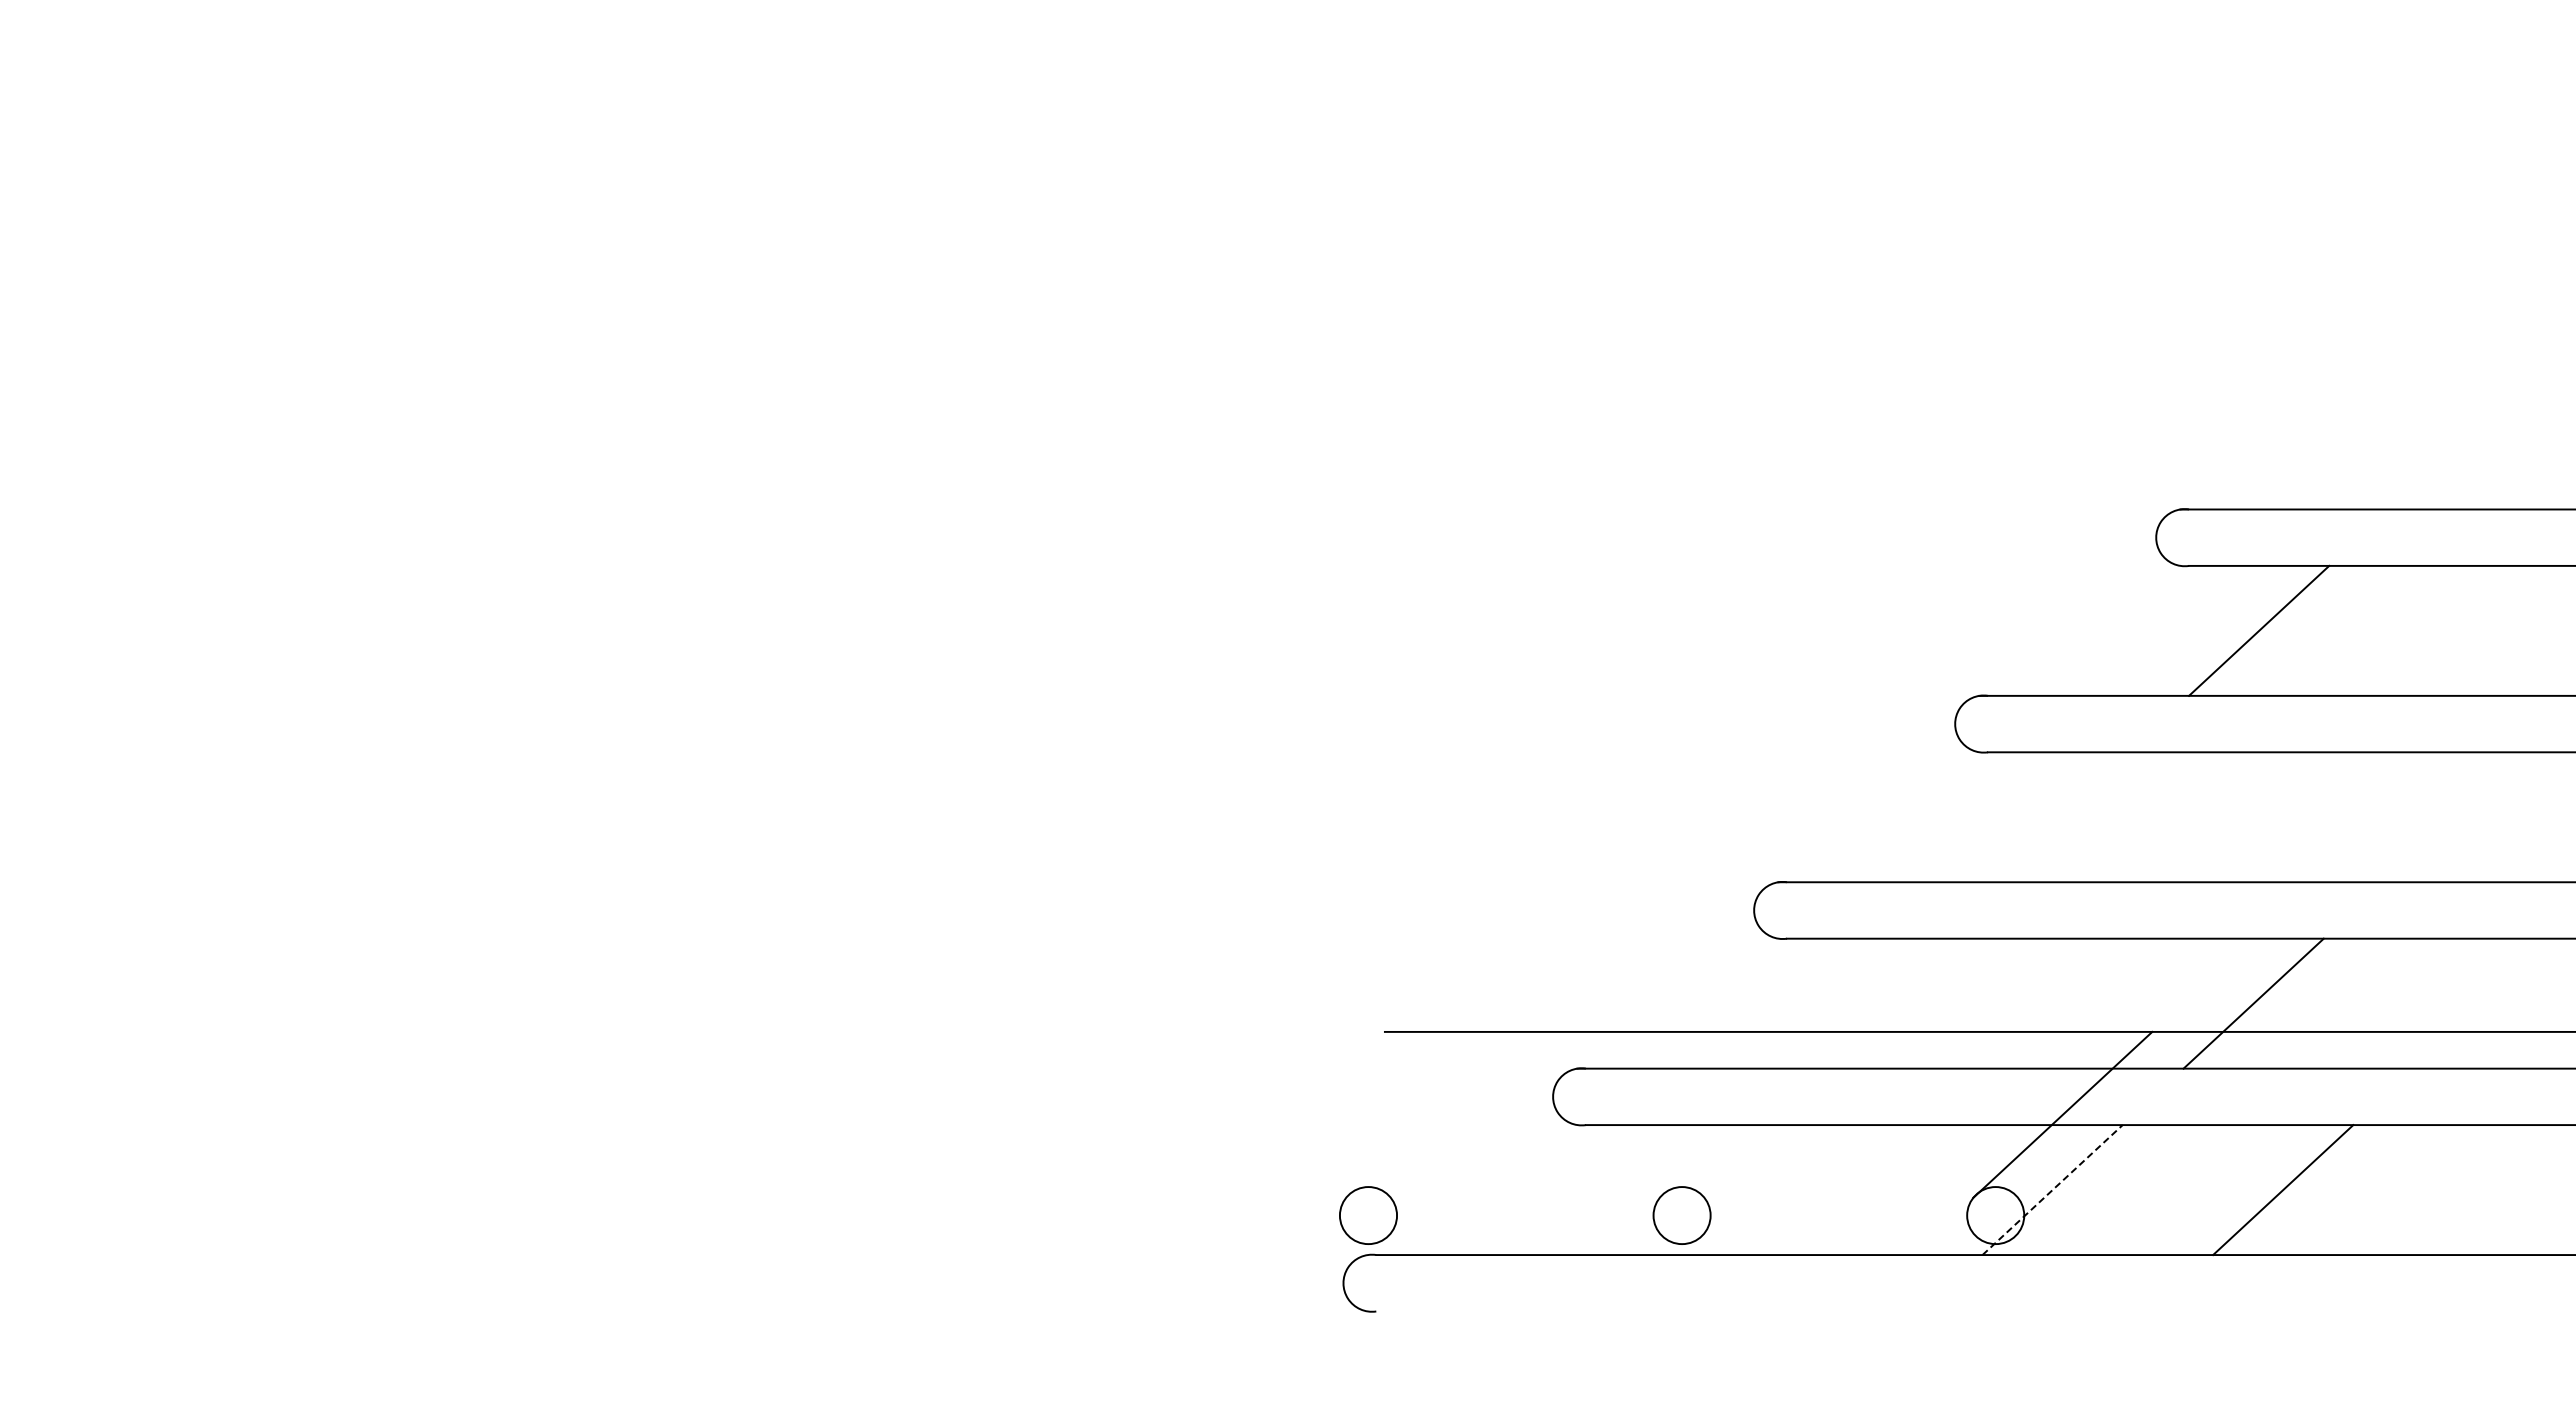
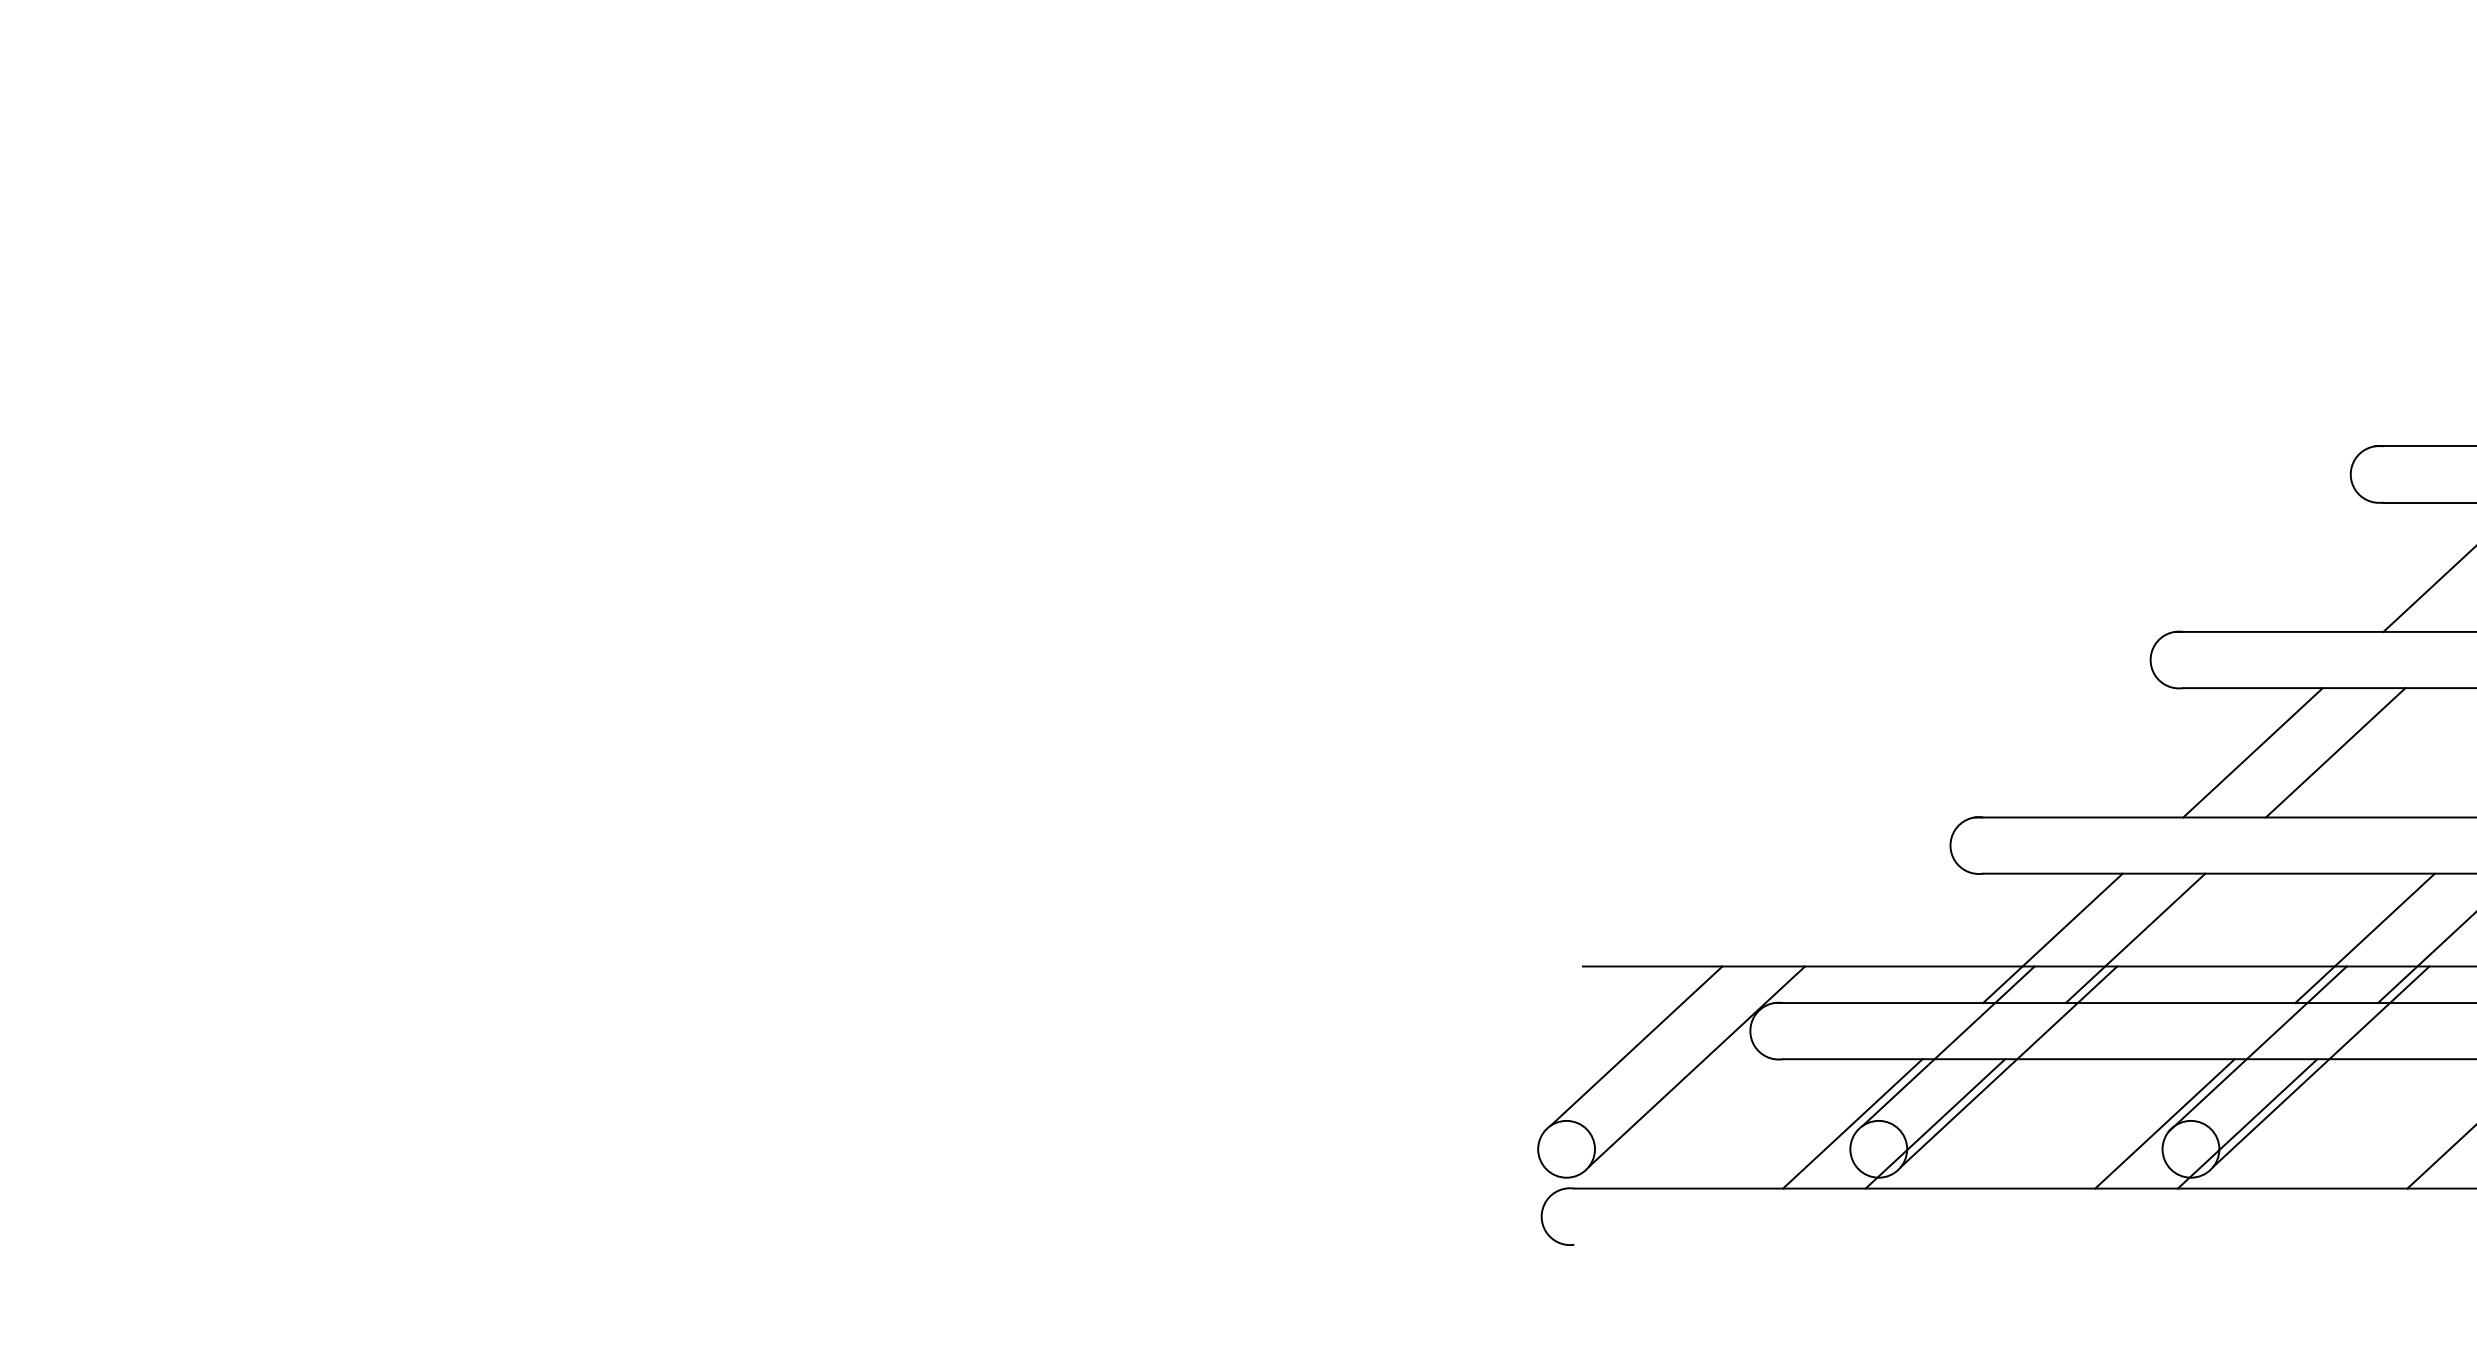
line: (2058, 817) -> (2253, 753), added
line: (2141, 817) -> (2336, 753), added
line: (1856, 1003) -> (2052, 938), added
line: (1939, 1003) -> (2135, 938), added
line: (2170, 1003) -> (2364, 938), added
line: (1438, 1111) -> (1636, 1045), added
line: (1752, 1111) -> (1948, 1045), added
line: (1499, 1132) -> (1696, 1066), added
line: (1812, 1132) -> (2008, 1066), added
line: (2126, 1132) -> (2321, 1066), added
line: (1655, 1190) -> (1852, 1124), added
line: (1738, 1190) -> (1934, 1124), added
line: (1969, 1190) -> (2164, 1124), added
line: (2052, 1190) -> (2247, 1124), dashed -> solid

